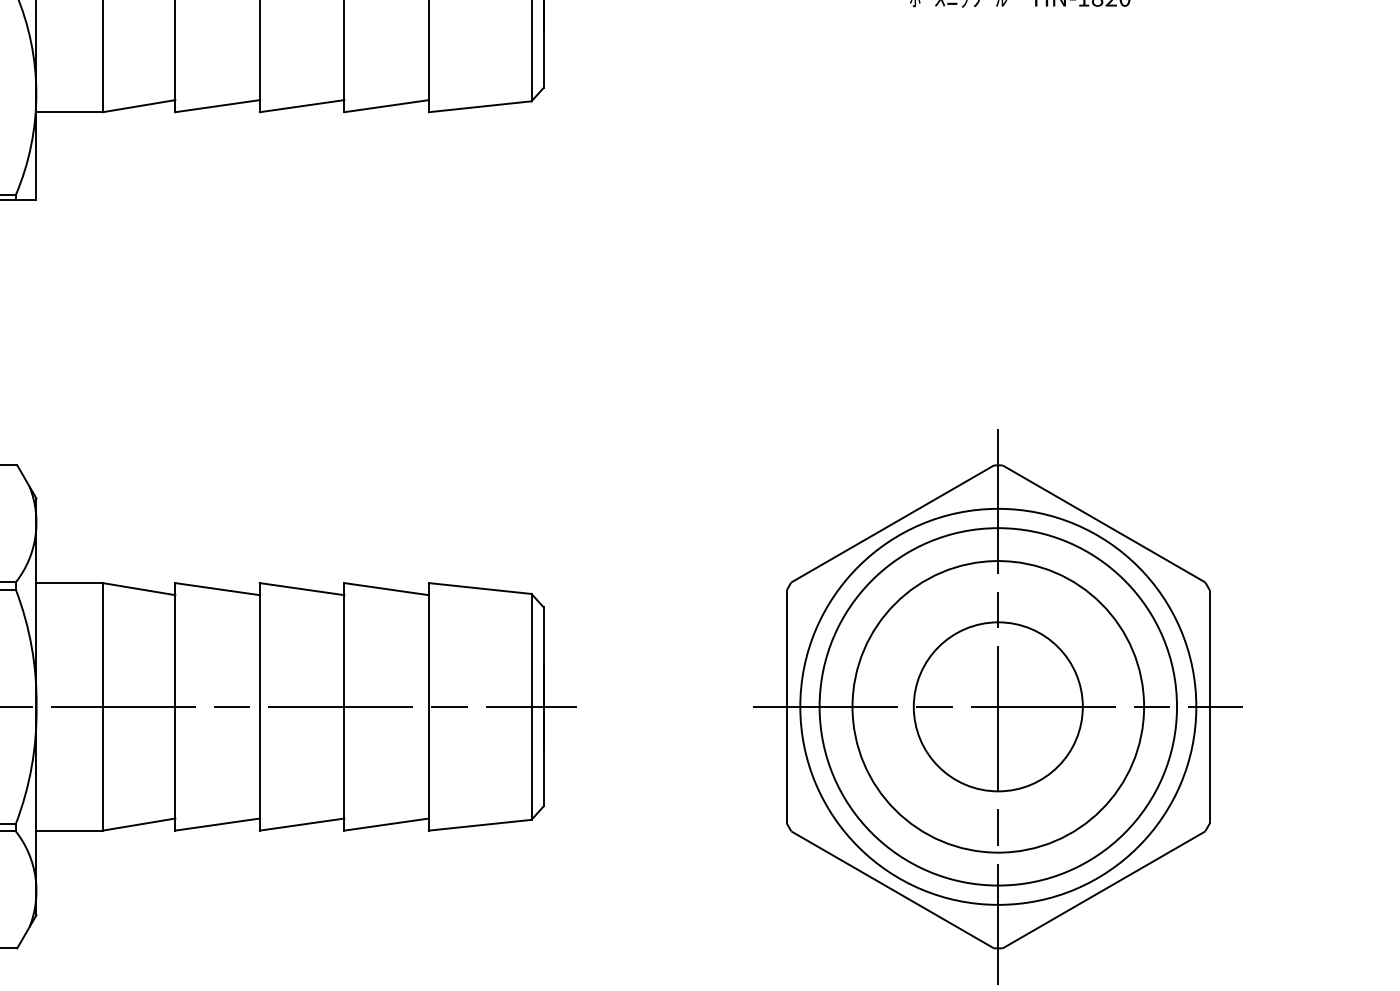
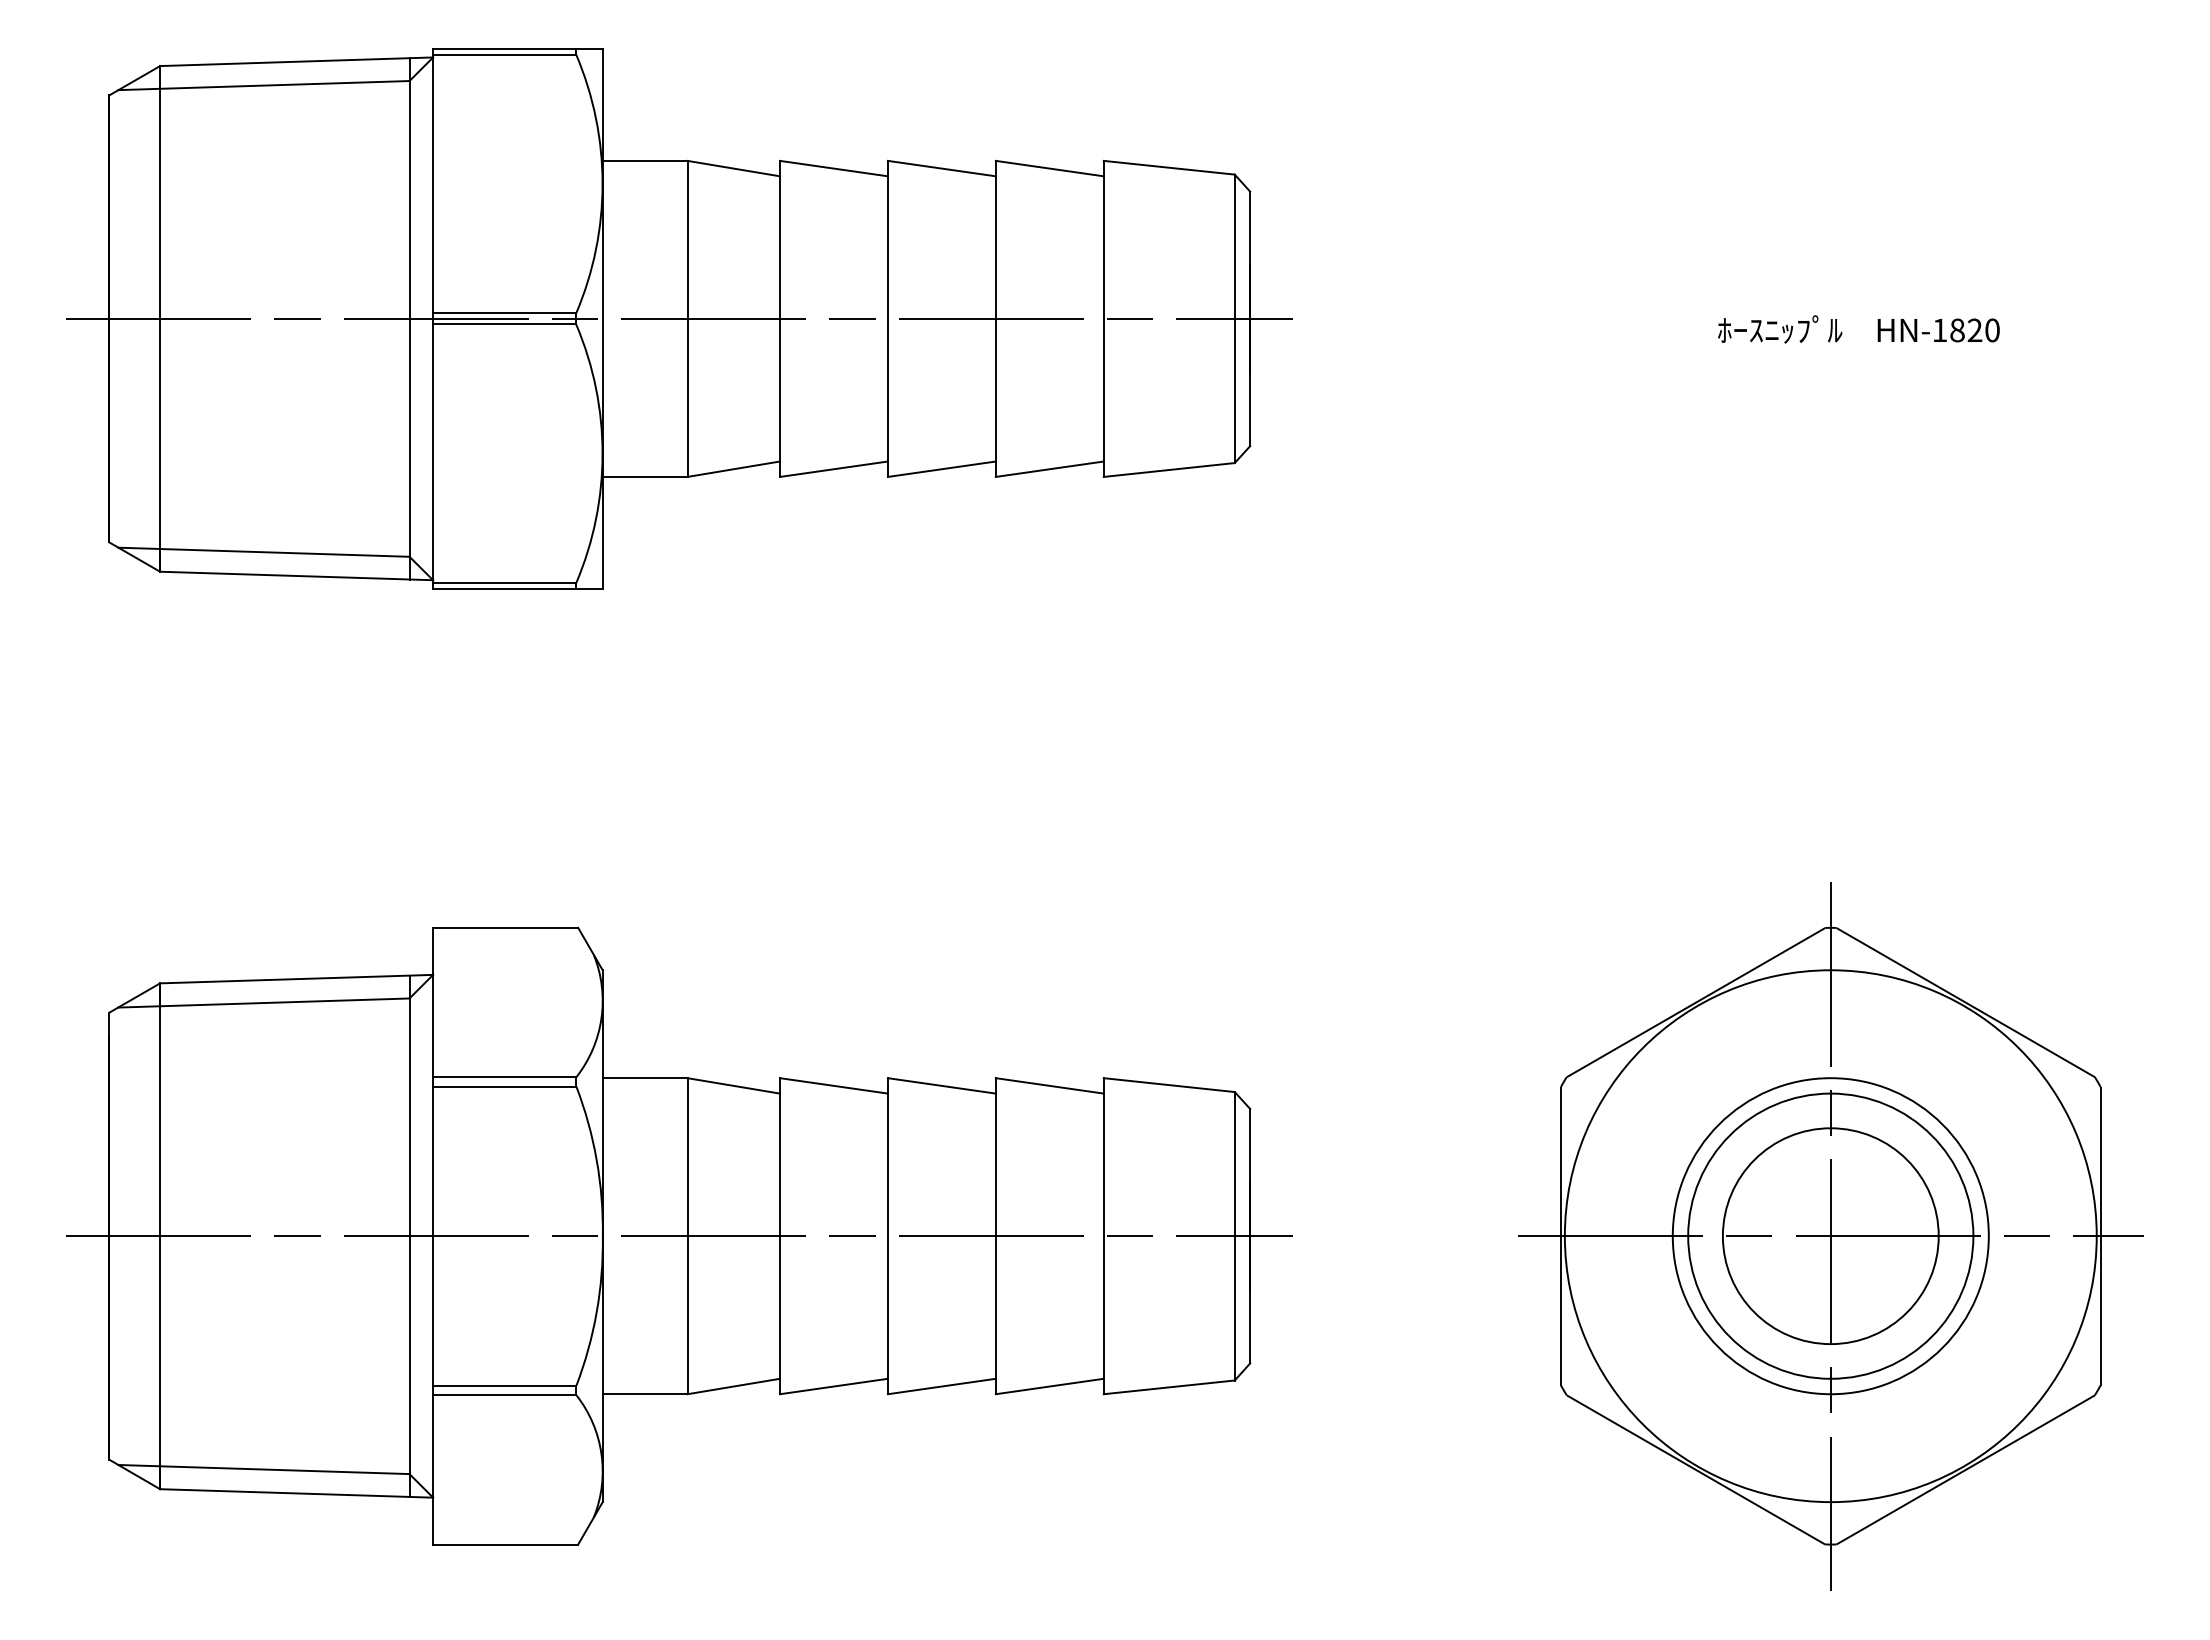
circle: (998, 706) -> (1830, 1235), size x0.62
circle: (998, 707) -> (1830, 1236), size x0.62
circle: (998, 707) -> (1830, 1236), size x1.43

